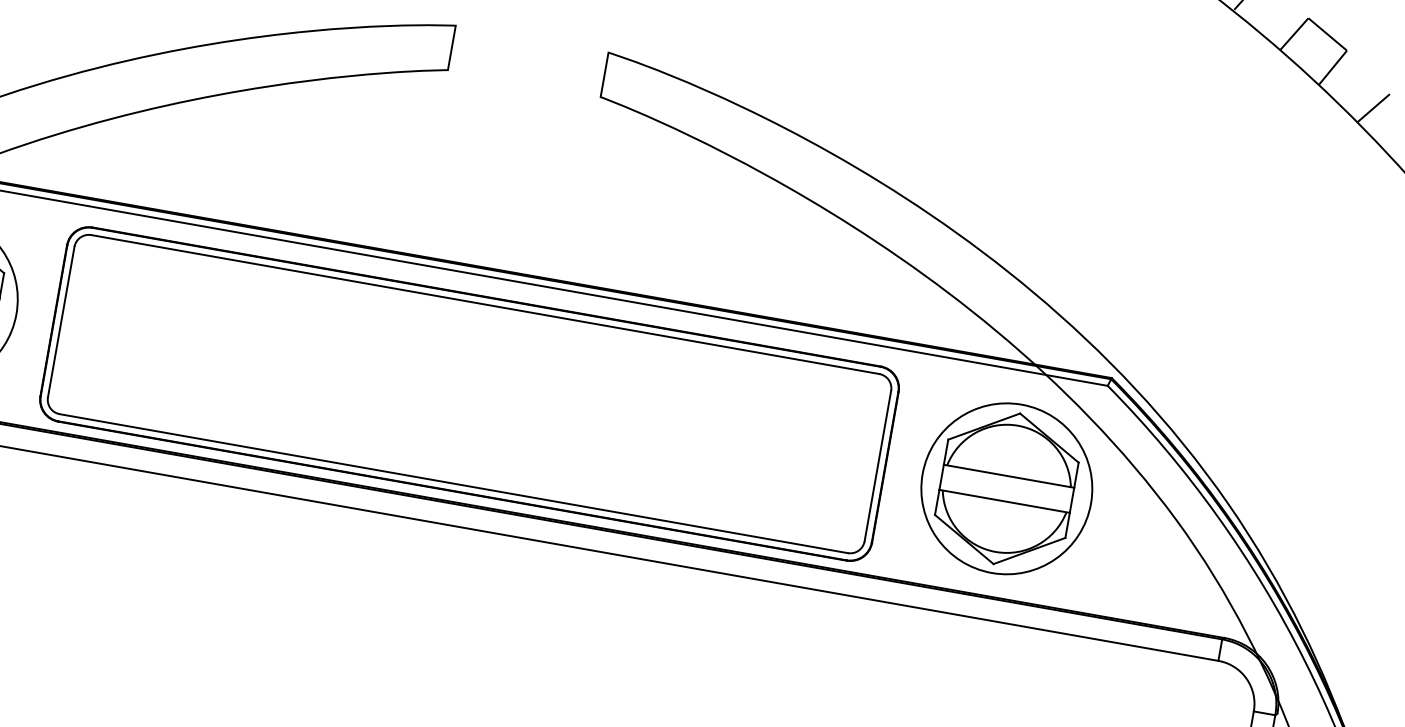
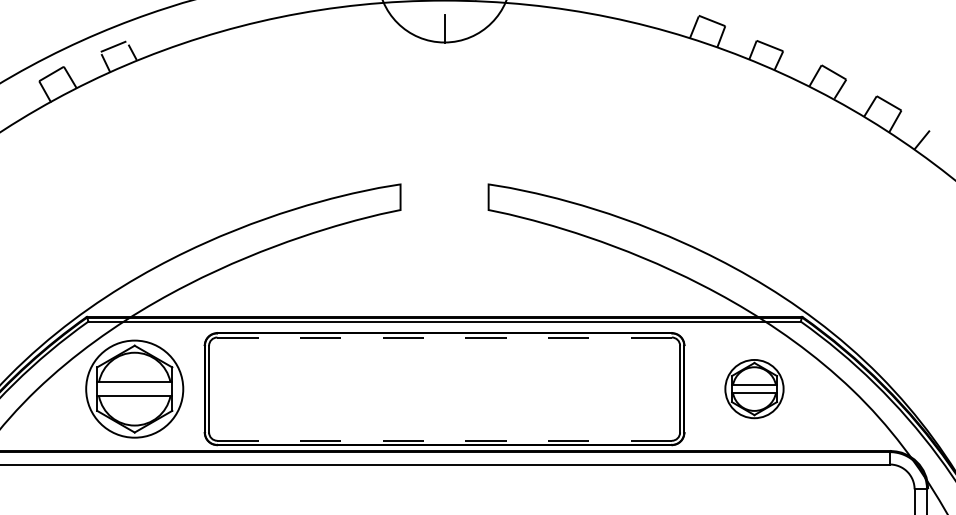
line: (485, 304) -> (444, 337), solid -> dashed
line: (455, 483) -> (445, 440), solid -> dashed
part: (1007, 487) -> (754, 388), size x0.6

